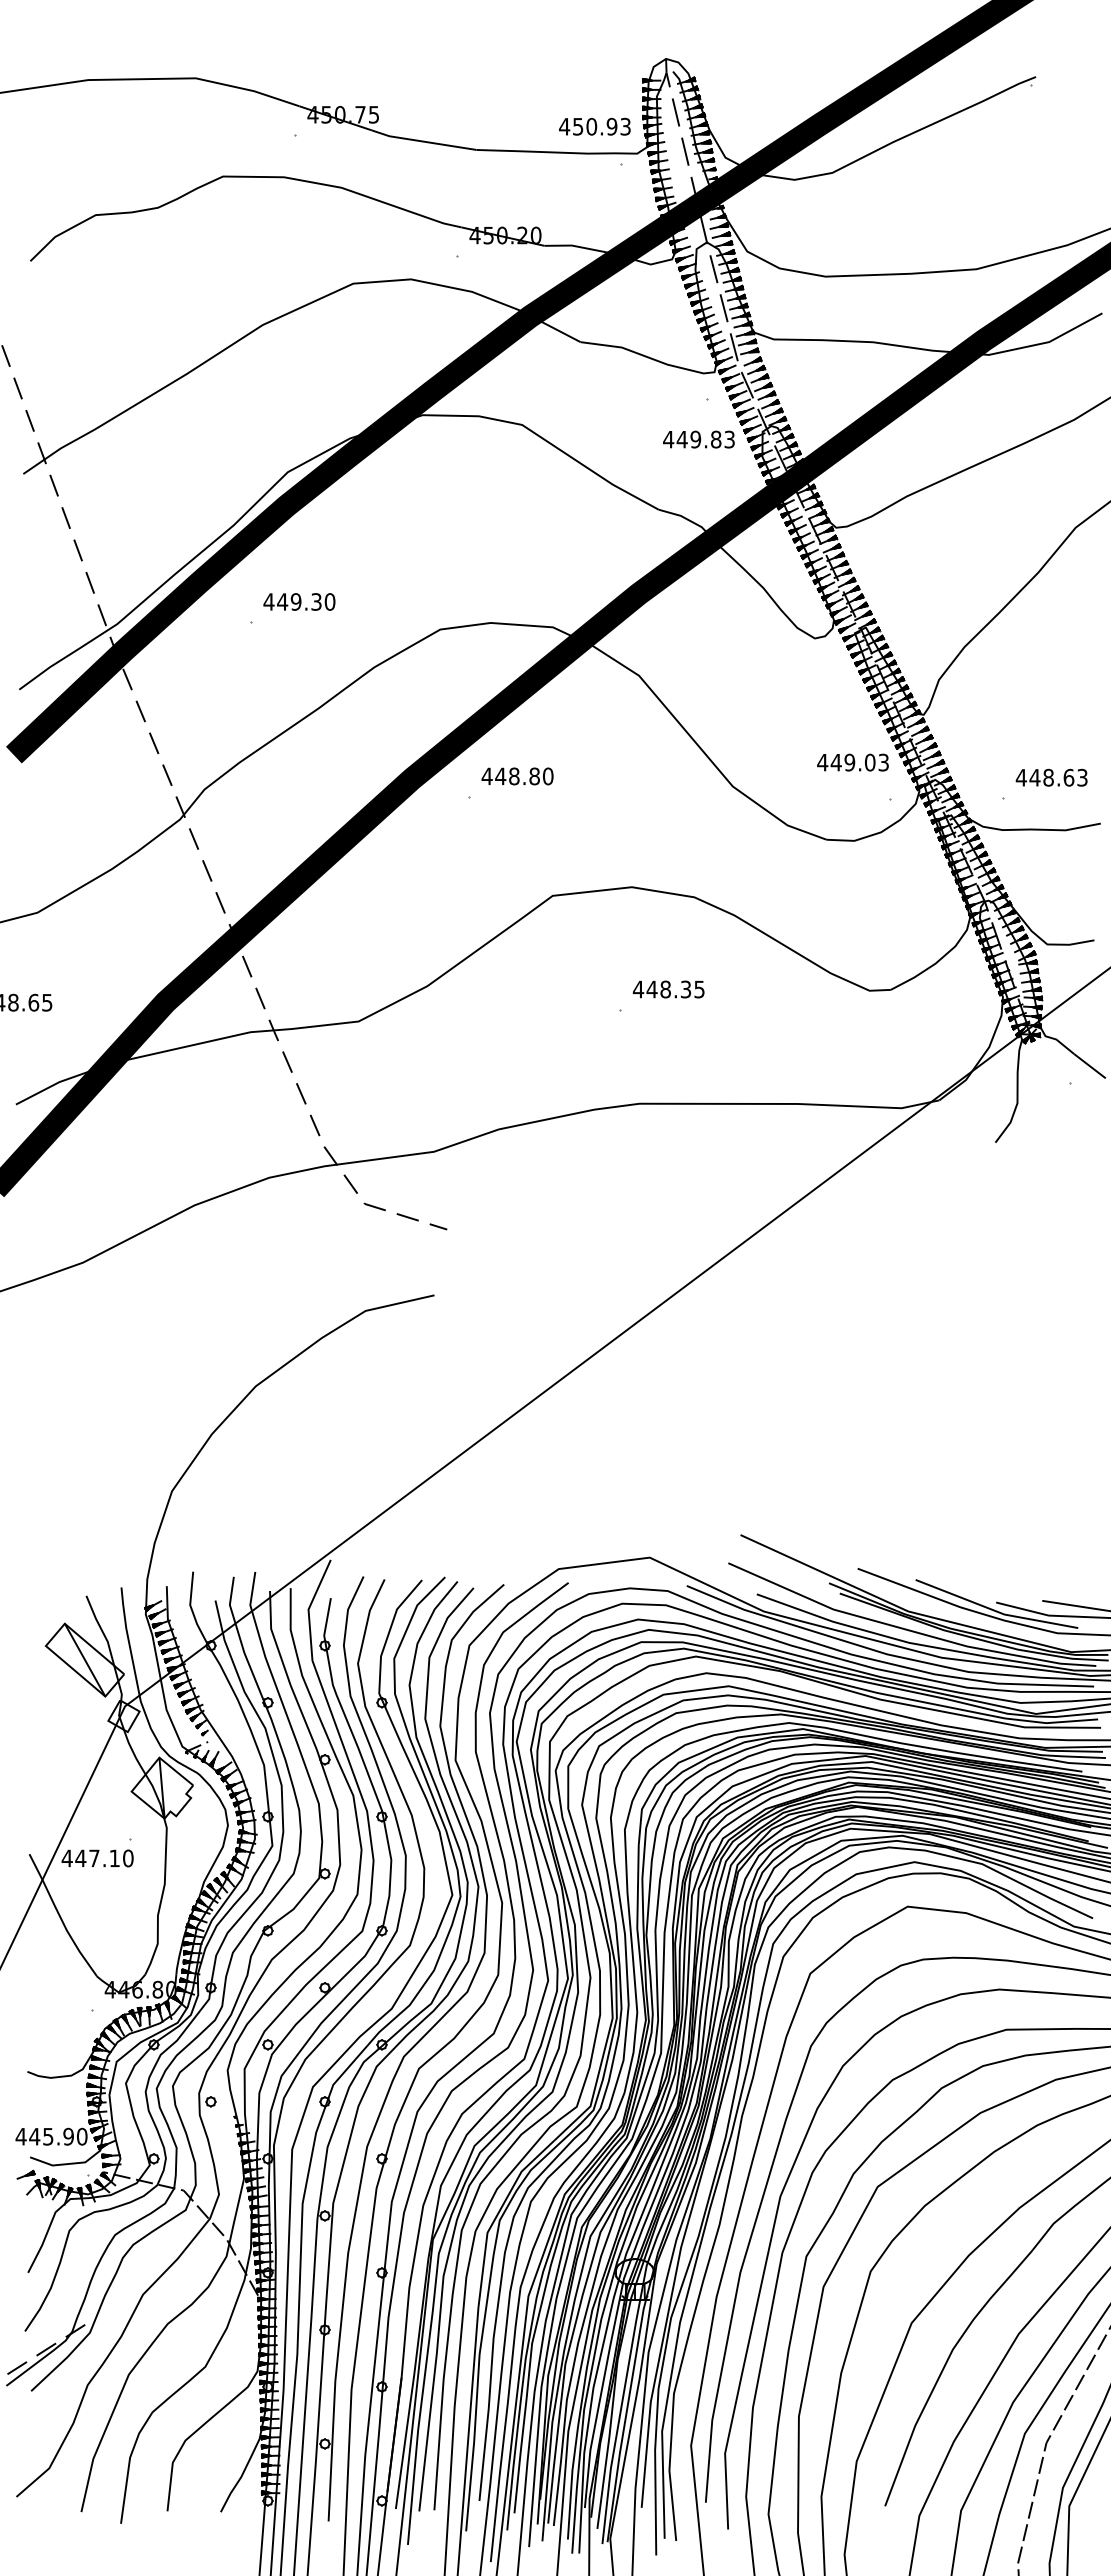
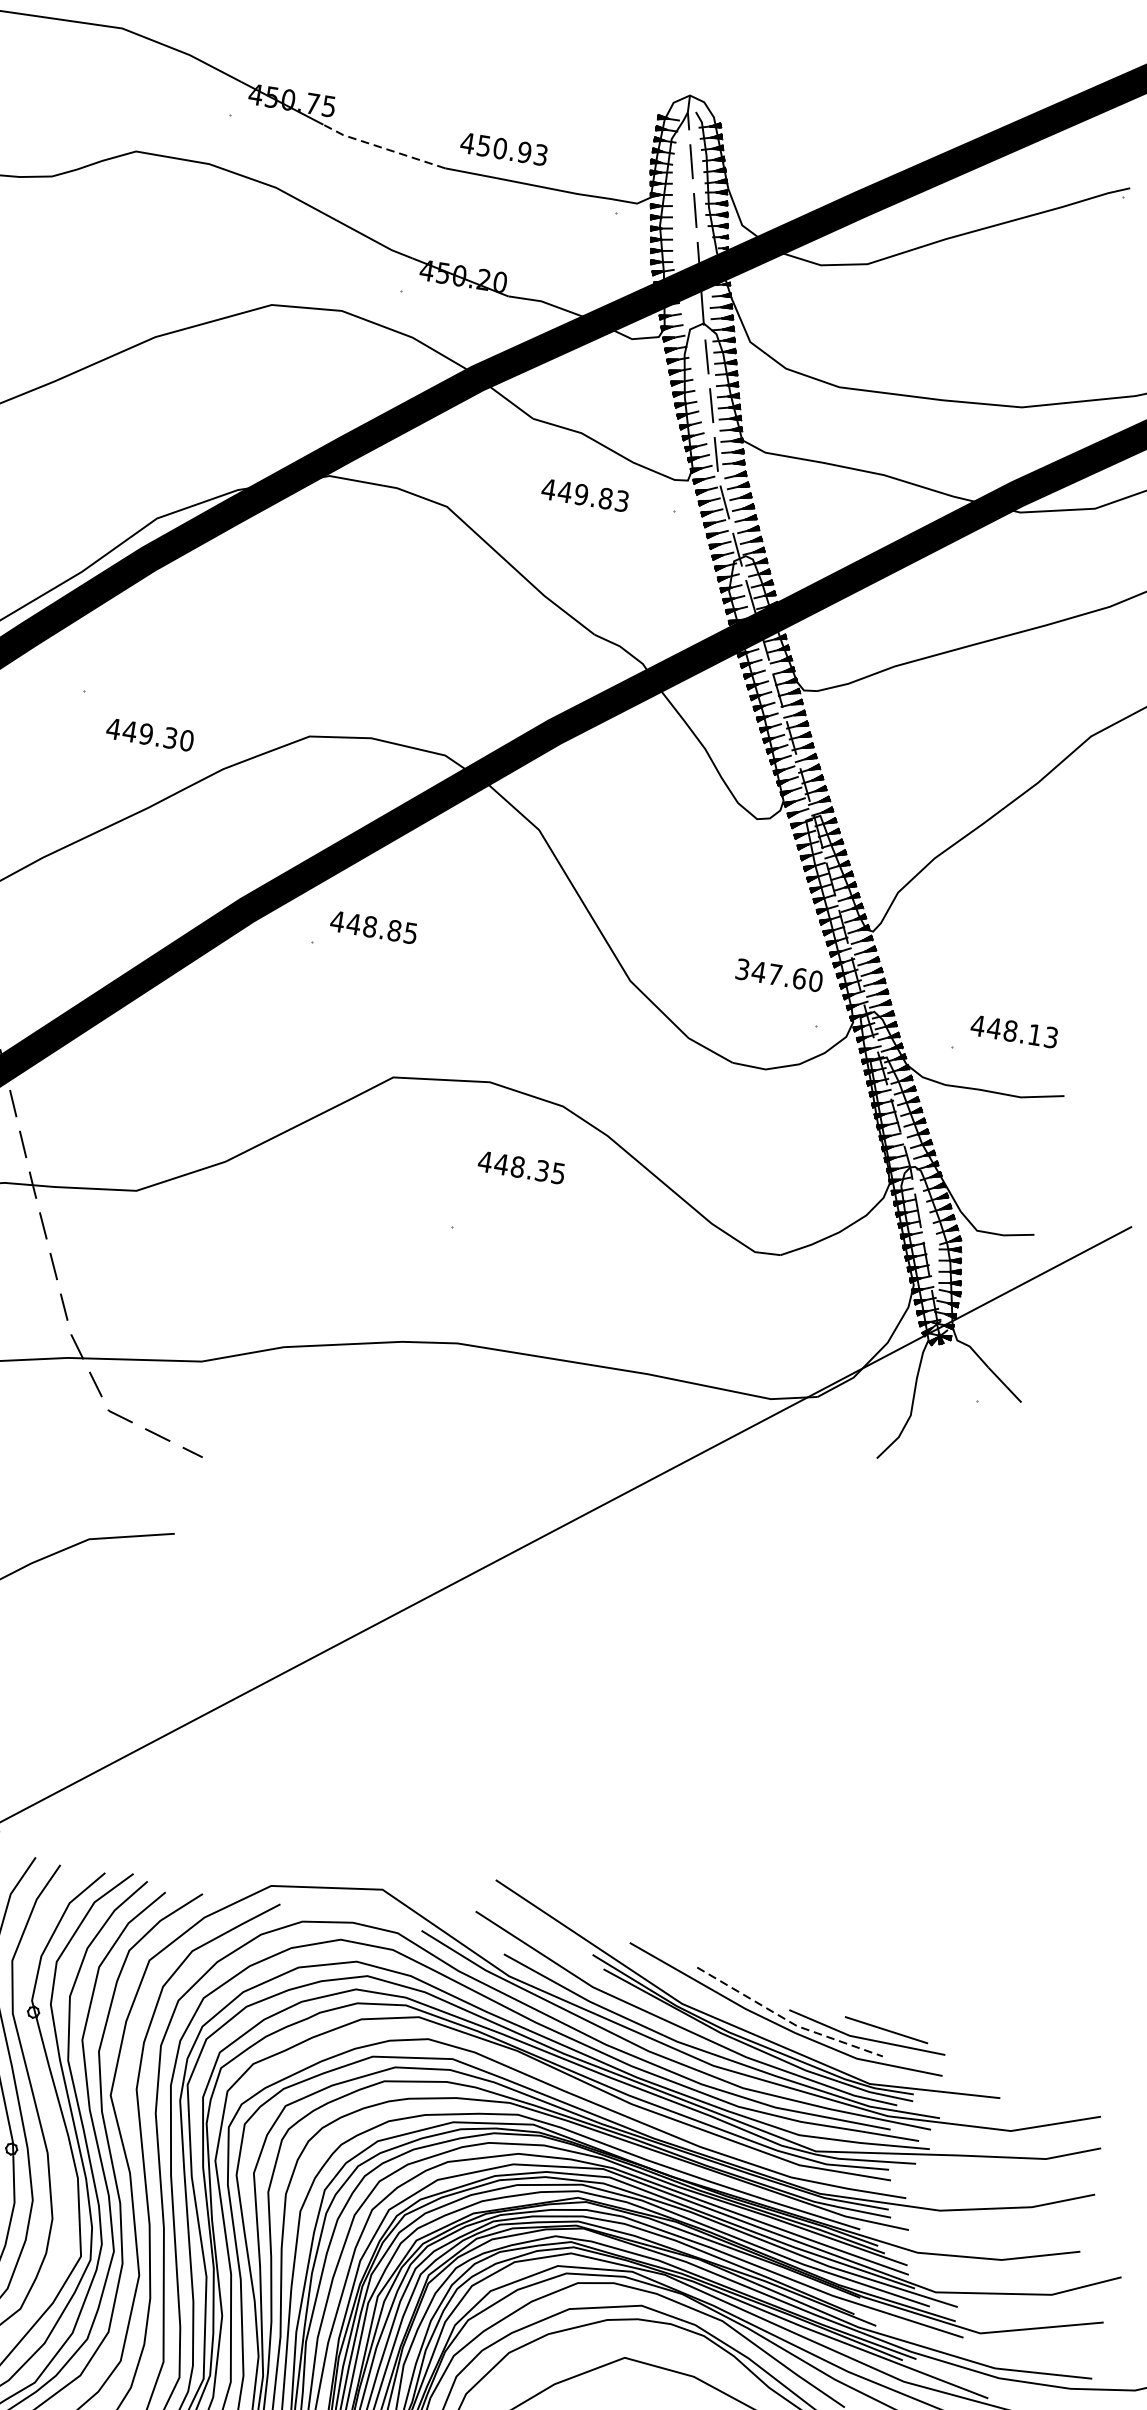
text: (594, 126) -> (503, 148), moved
line: (422, 141) -> (382, 147), solid -> dashed
text: (698, 439) -> (584, 495), moved
text: (299, 601) -> (150, 734), moved
text: (853, 762) -> (779, 975), 449.03 -> 347.60
text: (548, 776) -> (411, 933), 448.80 -> 448.85
text: (1068, 777) -> (1034, 1034), 448.63 -> 448.13
text: (668, 989) -> (521, 1167), moved
line: (995, 1610) -> (787, 2019), solid -> dashed

